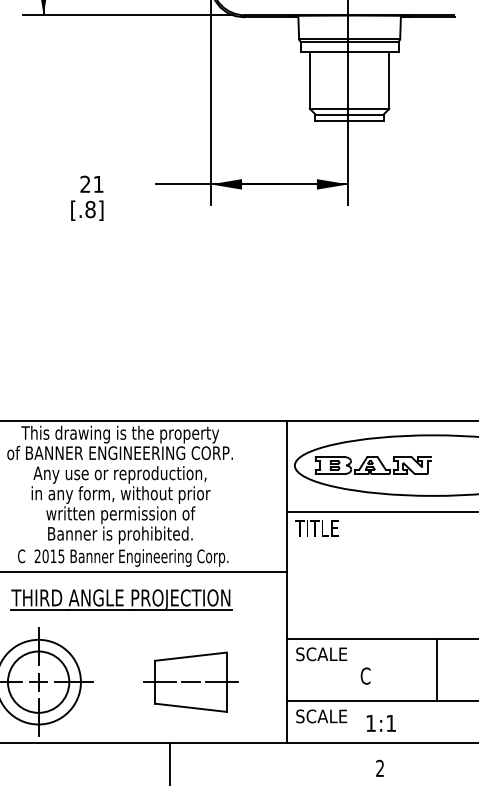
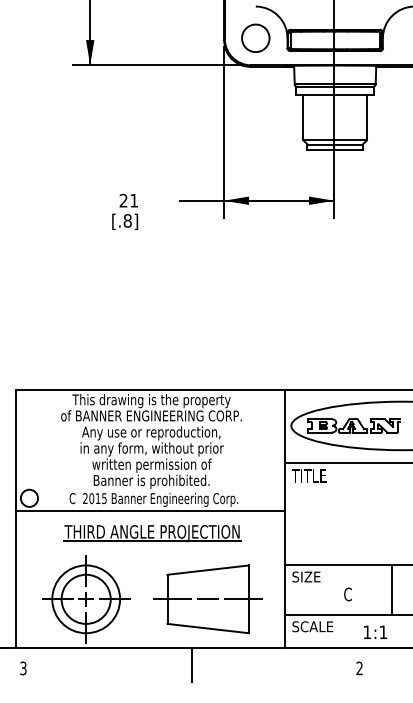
text: (326, 653) -> (316, 576), SCALE -> SIZE
line: (437, 669) -> (392, 589), moved
part: (190, 682) -> (207, 599), size x1.43
text: (381, 722) -> (375, 631), moved

